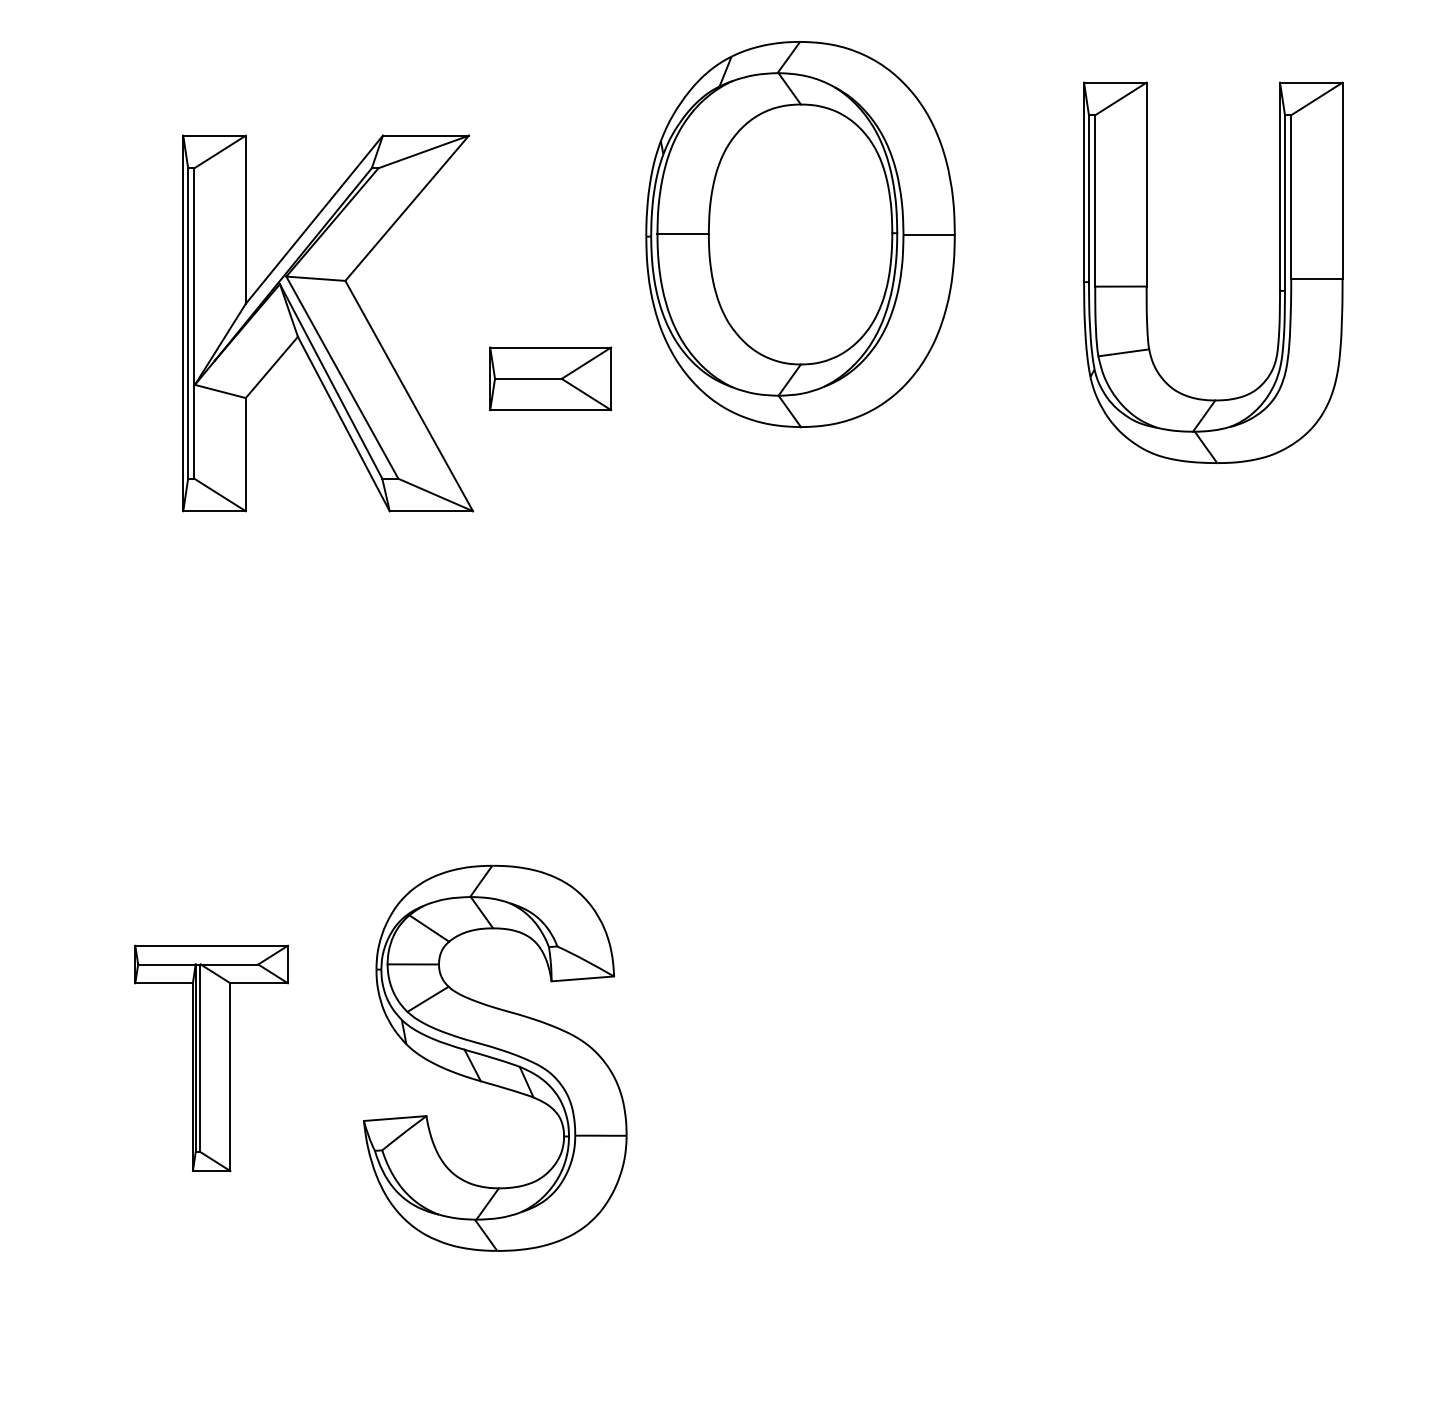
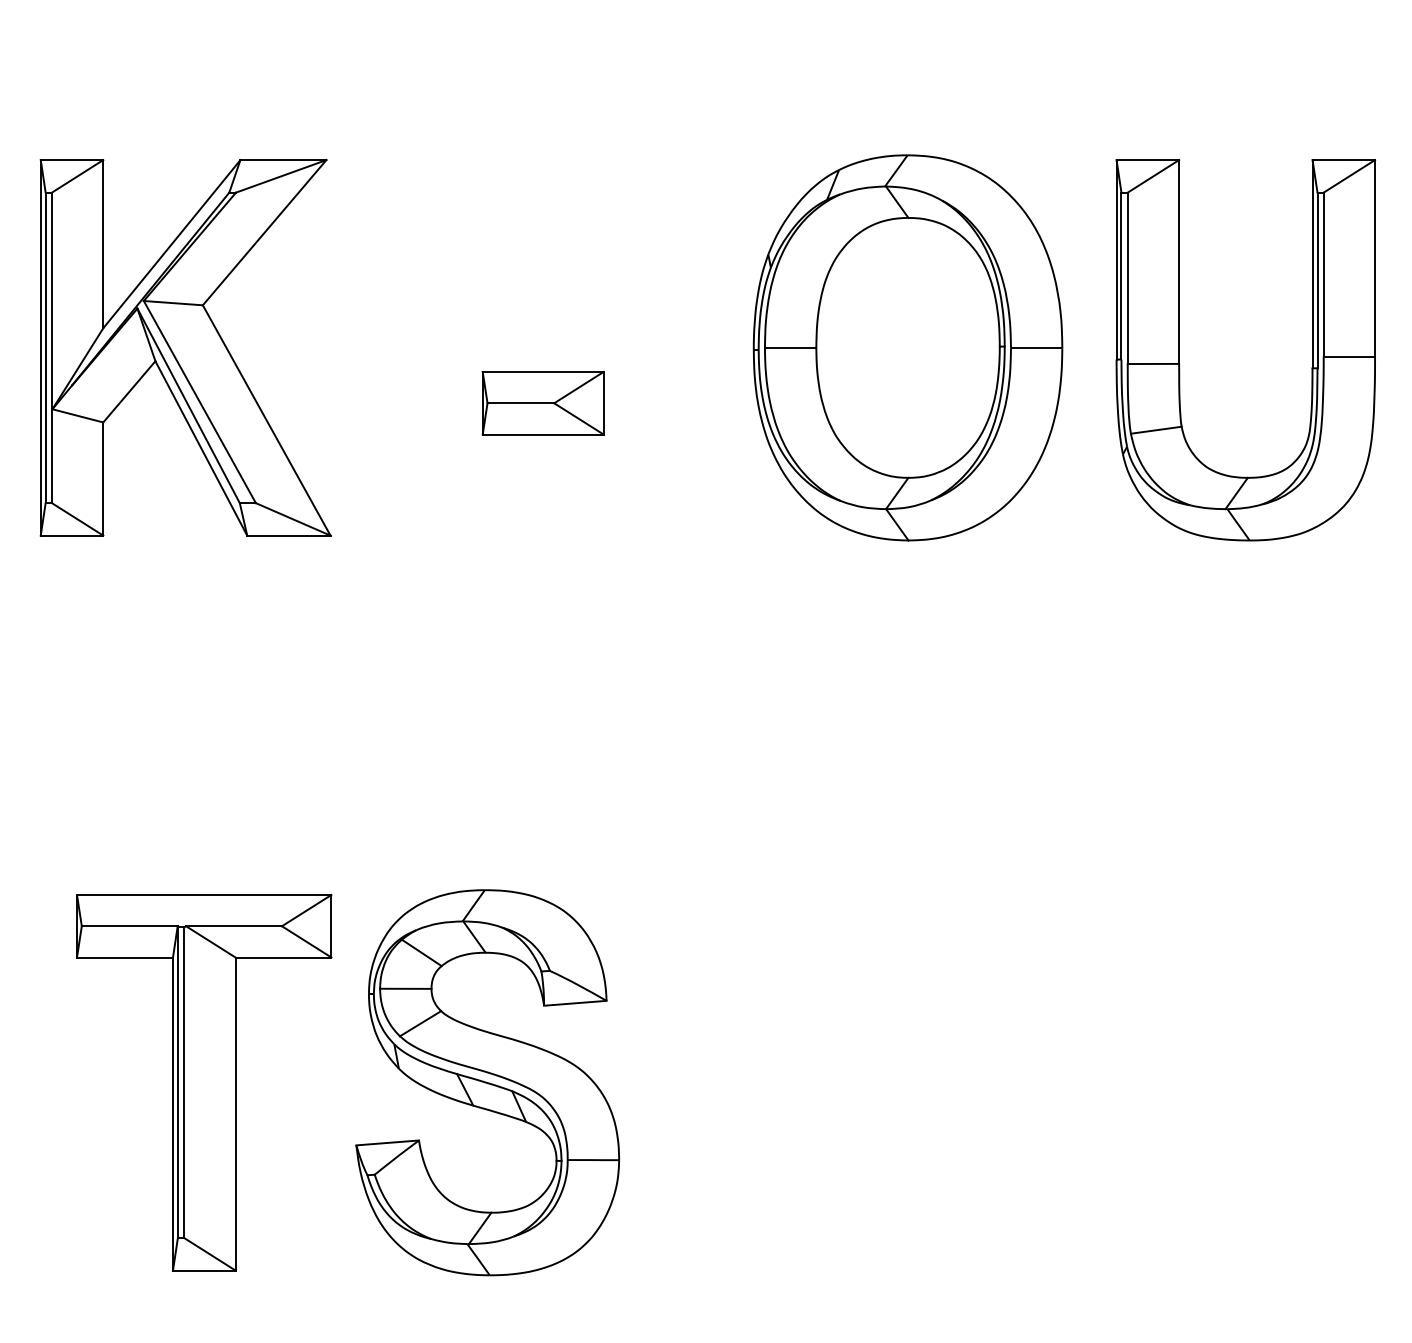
part: (800, 234) -> (908, 347), moved
part: (1147, 272) -> (1180, 349), moved
part: (328, 323) -> (186, 347), moved
part: (211, 1058) -> (204, 1082), size x1.67

